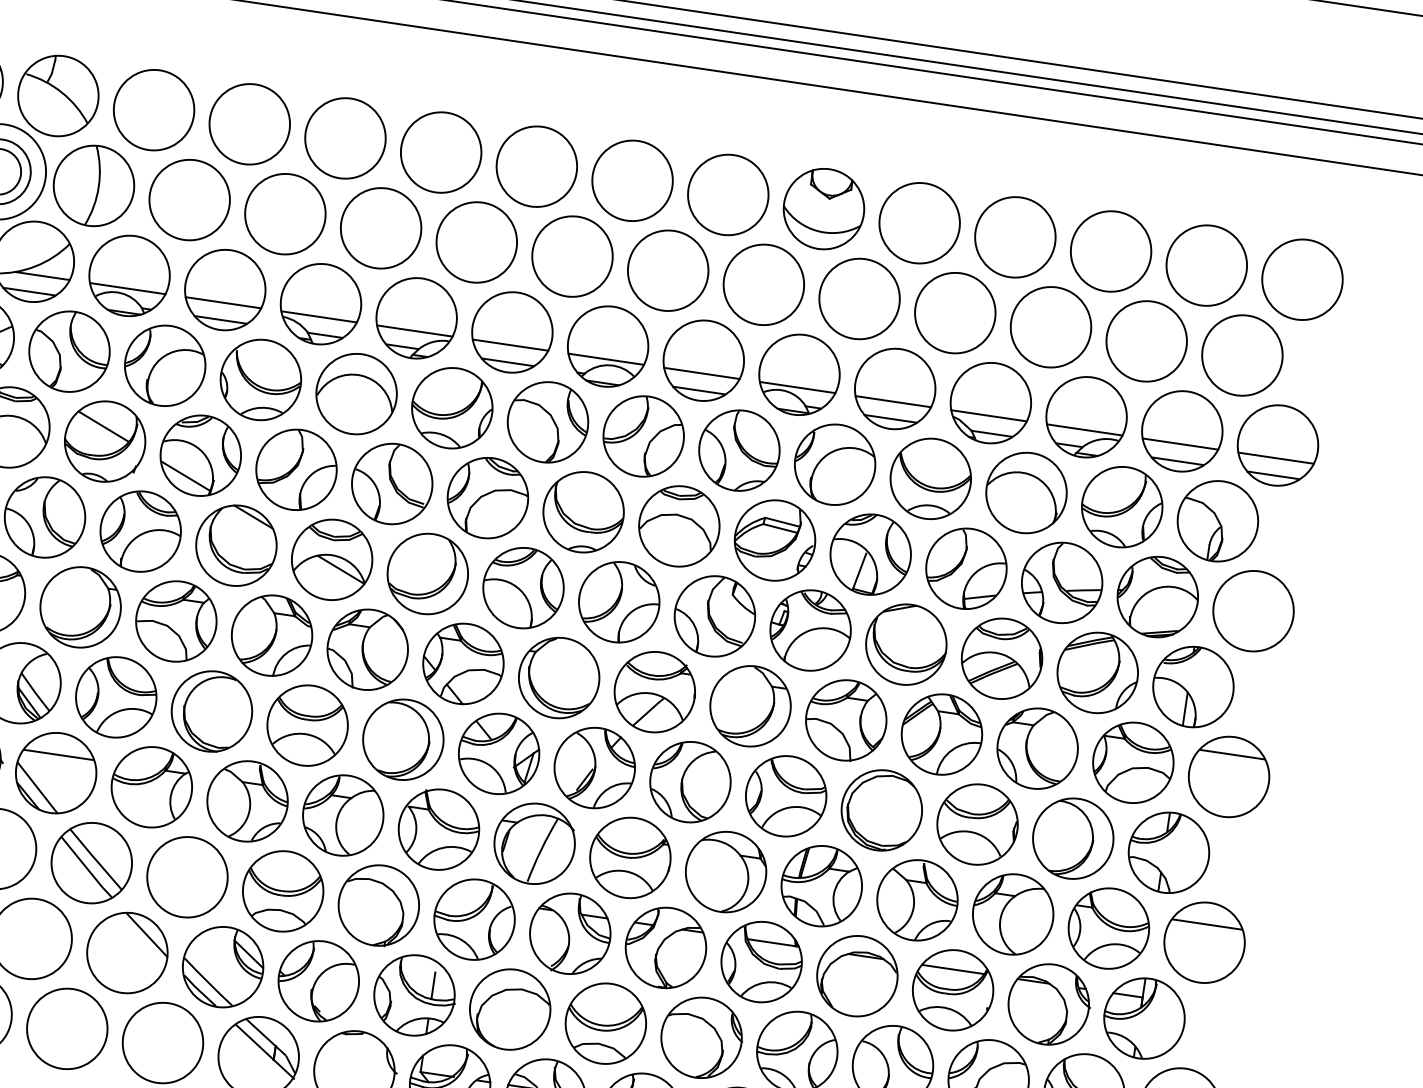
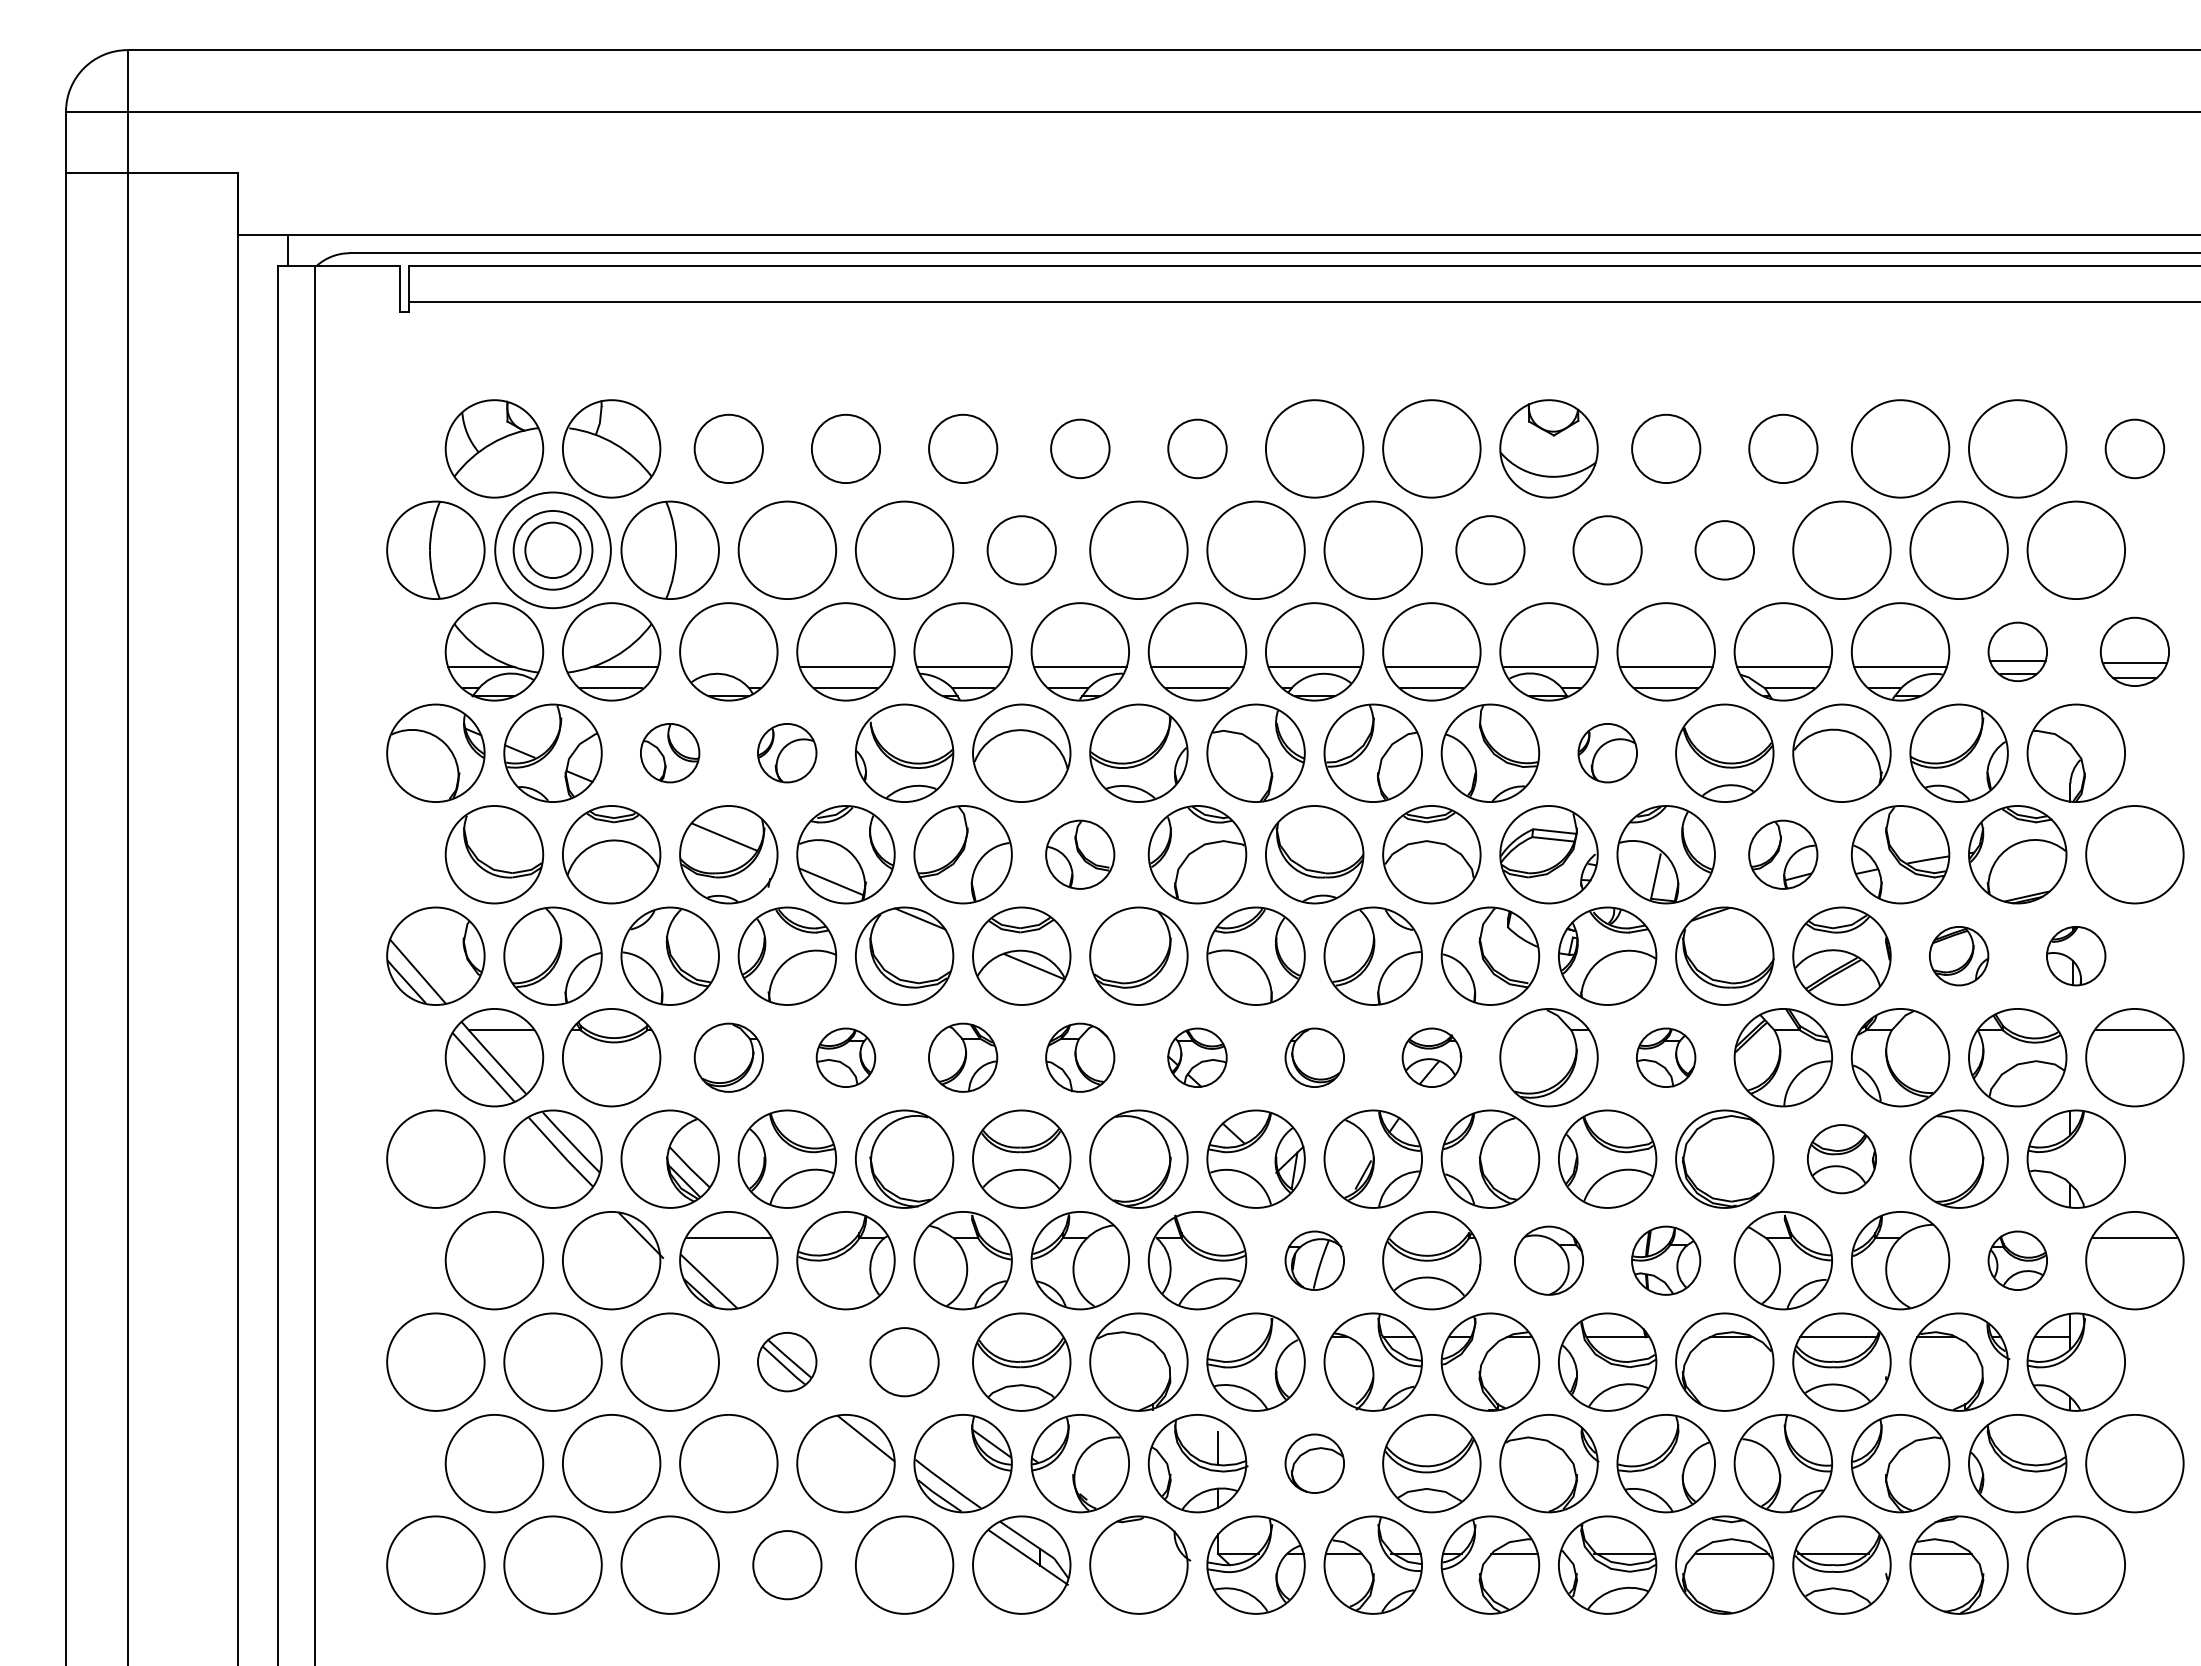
circle: (153, 109) -> (728, 448), size x0.7
circle: (249, 123) -> (845, 448), size x0.7
circle: (344, 138) -> (962, 448), size x0.7
circle: (441, 152) -> (1080, 448), size x0.6
circle: (536, 166) -> (1197, 448), size x0.6
circle: (919, 222) -> (1665, 448), size x0.7
circle: (380, 228) -> (1021, 550), size x0.7
circle: (1015, 237) -> (1783, 448), size x0.7
circle: (1302, 279) -> (2134, 448), size x0.6
circle: (764, 284) -> (1490, 549), size x0.7
line: (127, 288) -> (728, 667), removed
circle: (859, 299) -> (1607, 550), size x0.7
circle: (955, 313) -> (1724, 550), size x0.6
part: (69, 350) -> (669, 752), size x0.6
part: (164, 365) -> (786, 752), size x0.6
part: (1182, 431) -> (2017, 651), size x0.6
part: (1277, 445) -> (2134, 651), size x0.7
part: (835, 464) -> (1607, 752), size x0.6
part: (391, 483) -> (1079, 854), size x0.7
part: (965, 568) -> (1782, 854), size x0.7
part: (80, 607) -> (728, 1057), size x0.7
part: (175, 621) -> (845, 1057), size x0.6
part: (271, 635) -> (962, 1057), size x0.7
part: (367, 649) -> (1079, 1057), size x0.7
part: (463, 663) -> (1197, 1057), size x0.6
part: (1097, 672) -> (1958, 955), size x0.6
part: (559, 677) -> (1314, 1057), size x0.6
part: (1192, 686) -> (2075, 955), size x0.6
part: (654, 691) -> (1431, 1057), size x0.6
part: (845, 720) -> (1665, 1057), size x0.6
part: (977, 823) -> (1841, 1158), size x0.7
part: (534, 843) -> (1314, 1260), size x0.6
part: (91, 862) -> (786, 1361), size x0.6
part: (725, 871) -> (1548, 1260), size x0.7
circle: (187, 876) -> (904, 1361), size x0.7
part: (821, 886) -> (1665, 1260), size x0.7
part: (1108, 928) -> (2017, 1260), size x0.6
part: (510, 1009) -> (1314, 1463), size x0.6
circle: (67, 1028) -> (787, 1564), size x0.7

